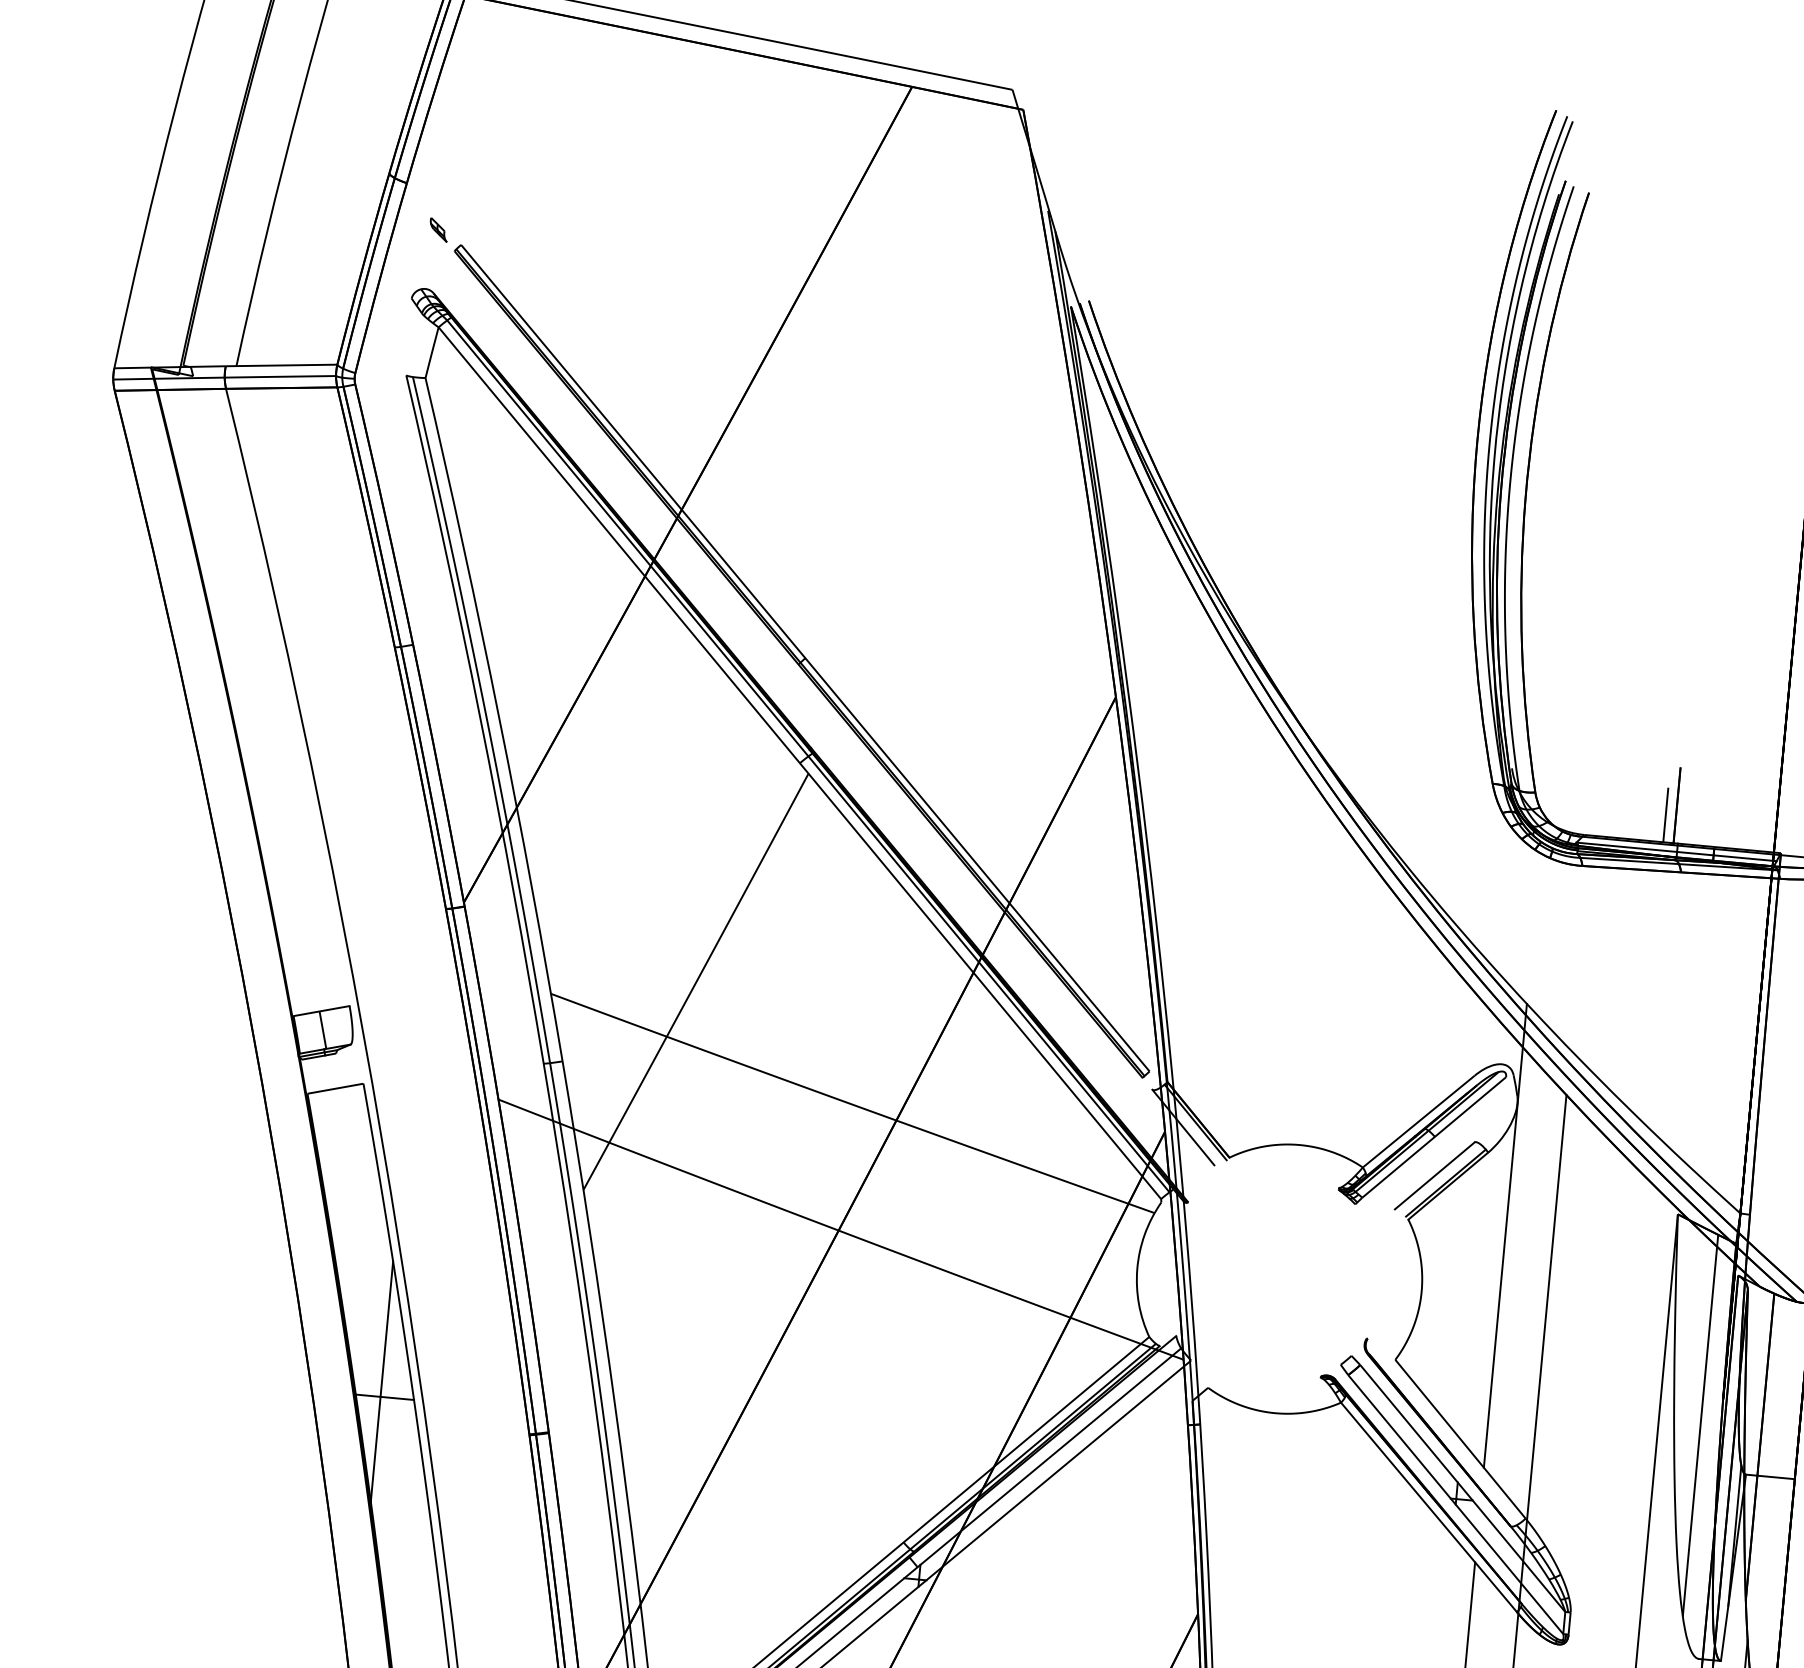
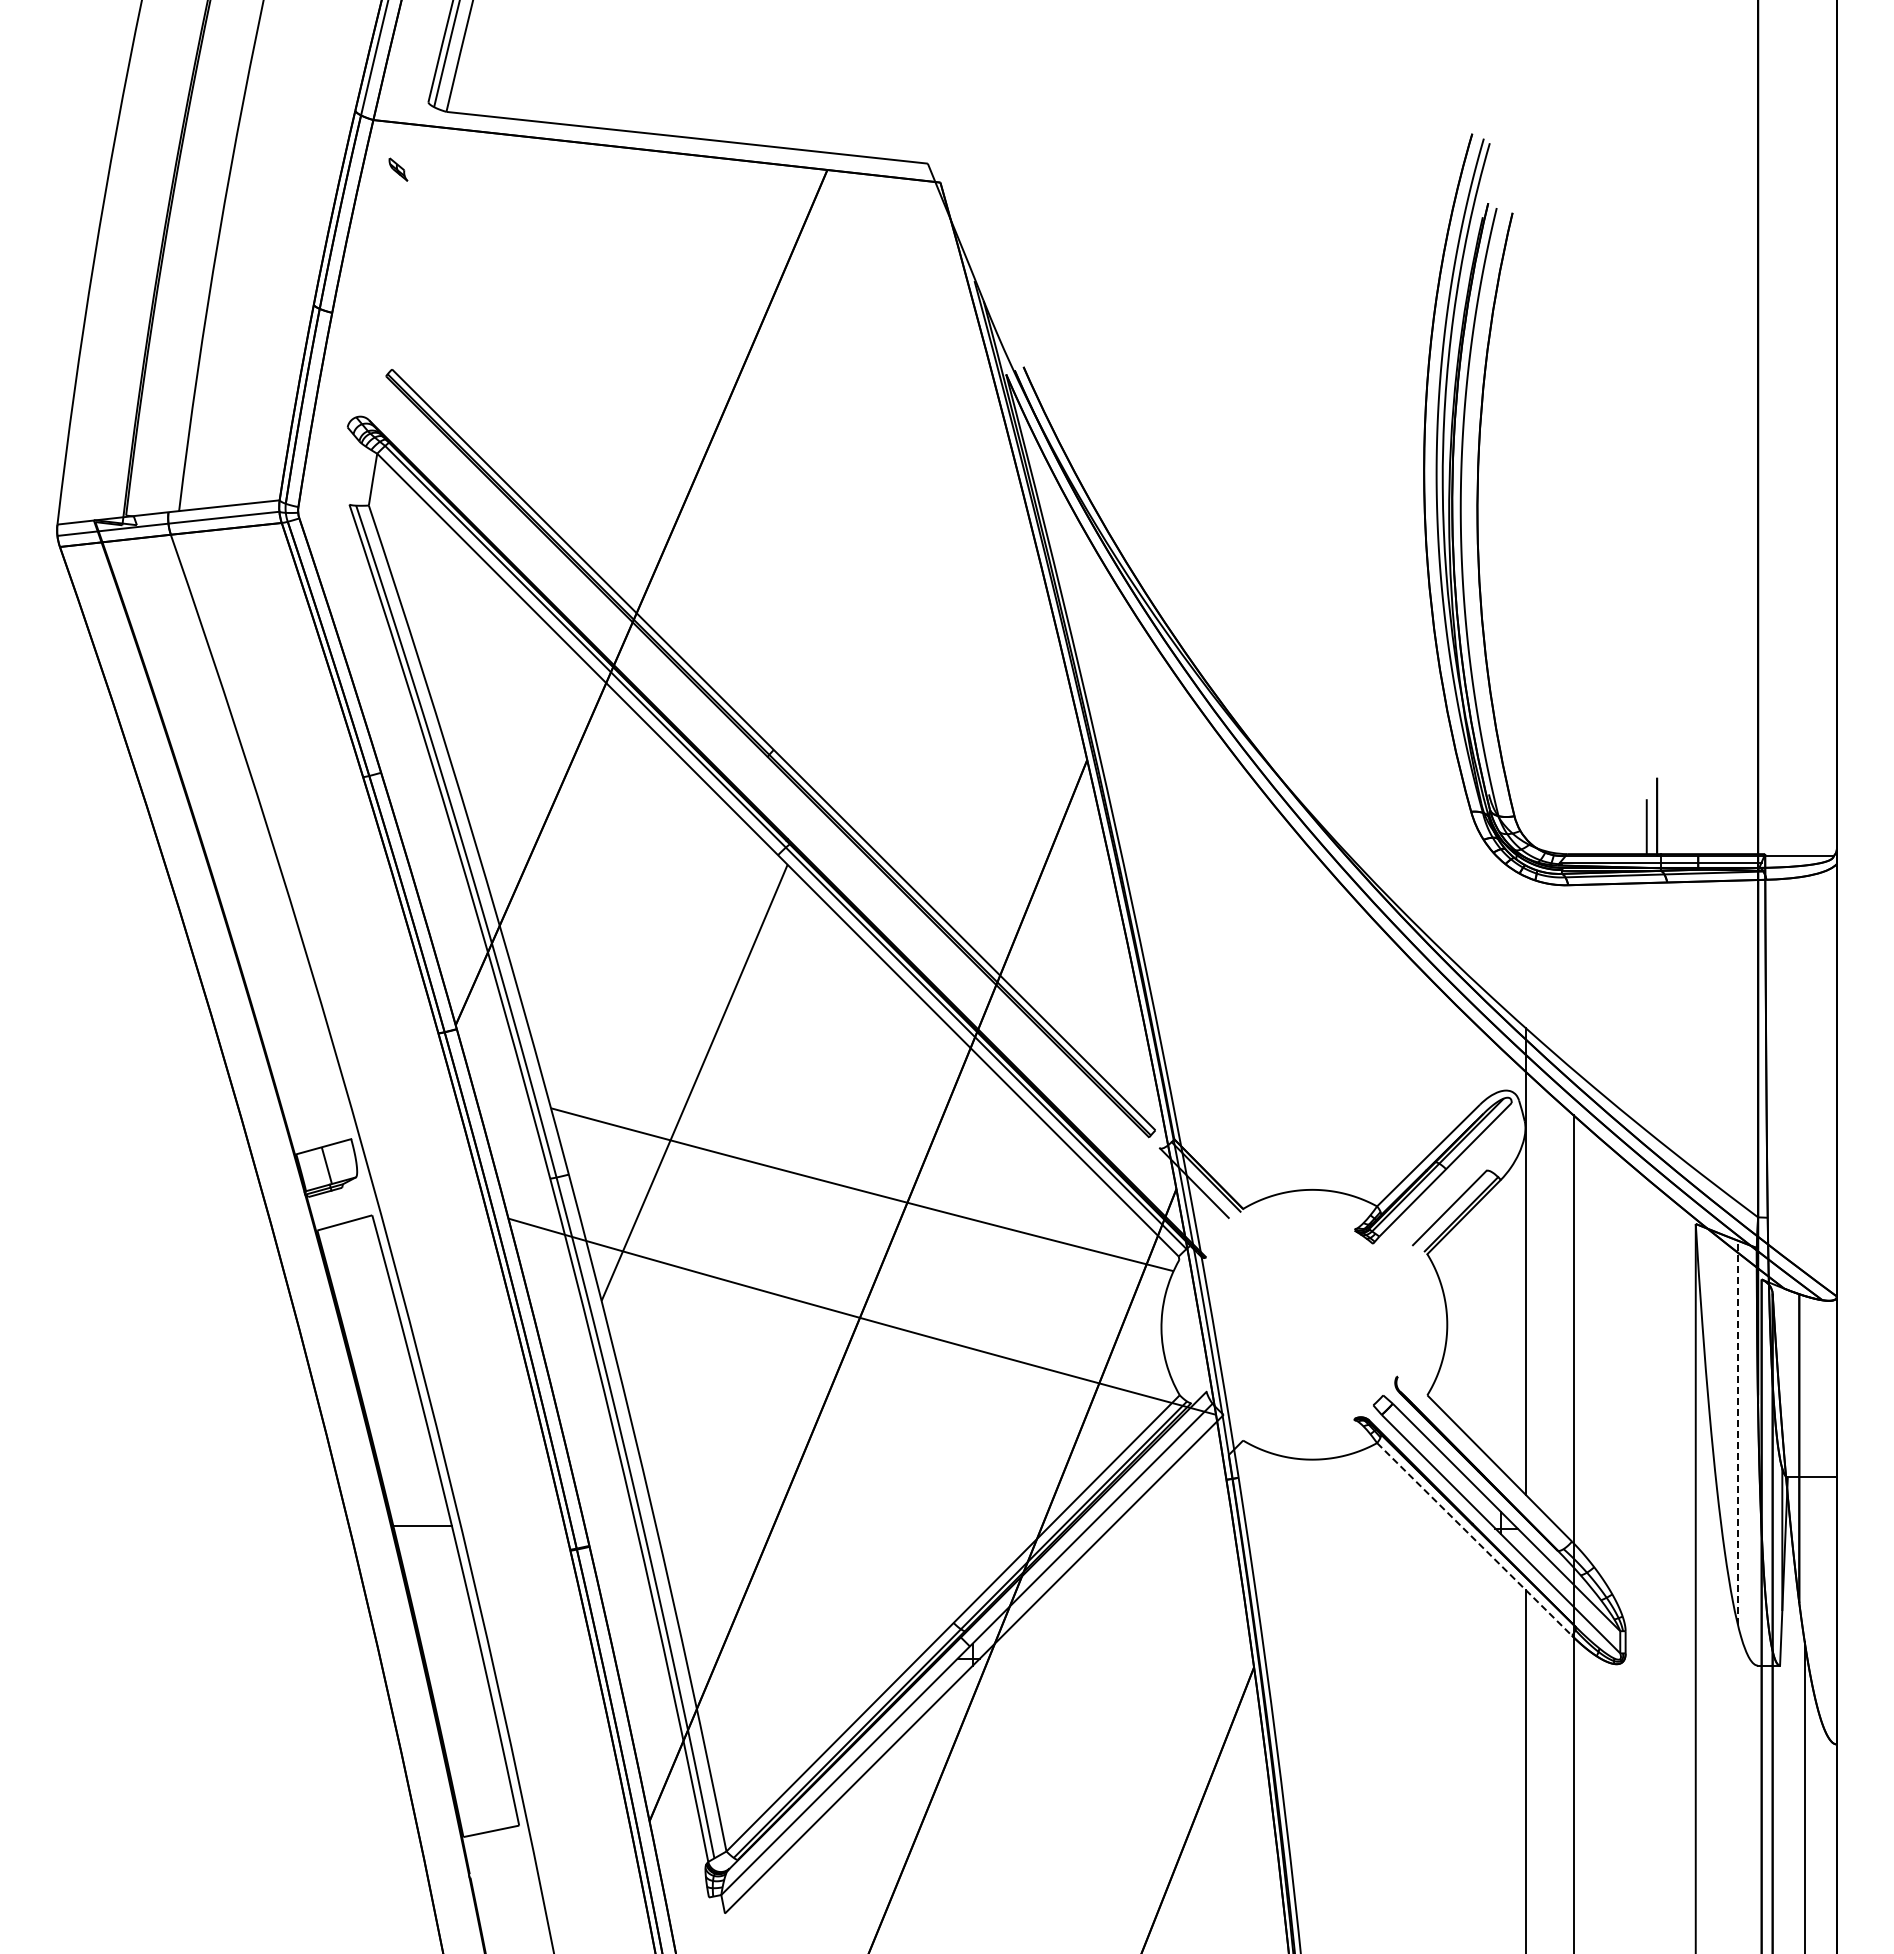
part: (438, 229) -> (398, 169), moved
line: (382, 1381) -> (418, 1510), removed
arc: (1699, 1431) -> (1737, 1438), solid -> dashed
line: (1428, 1507) -> (1474, 1539), solid -> dashed

